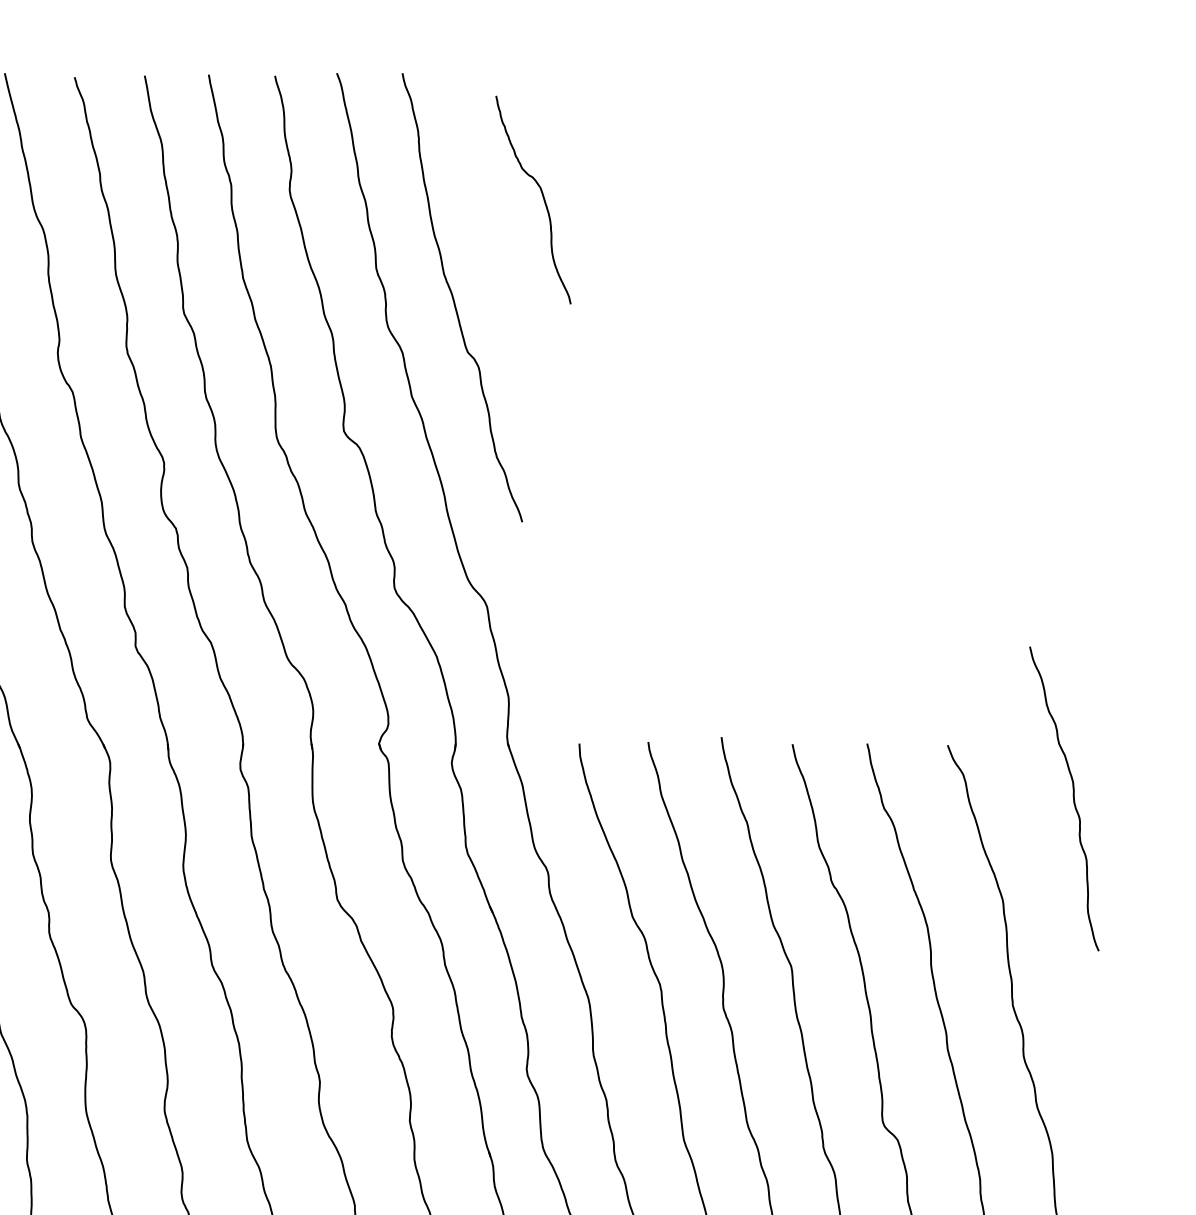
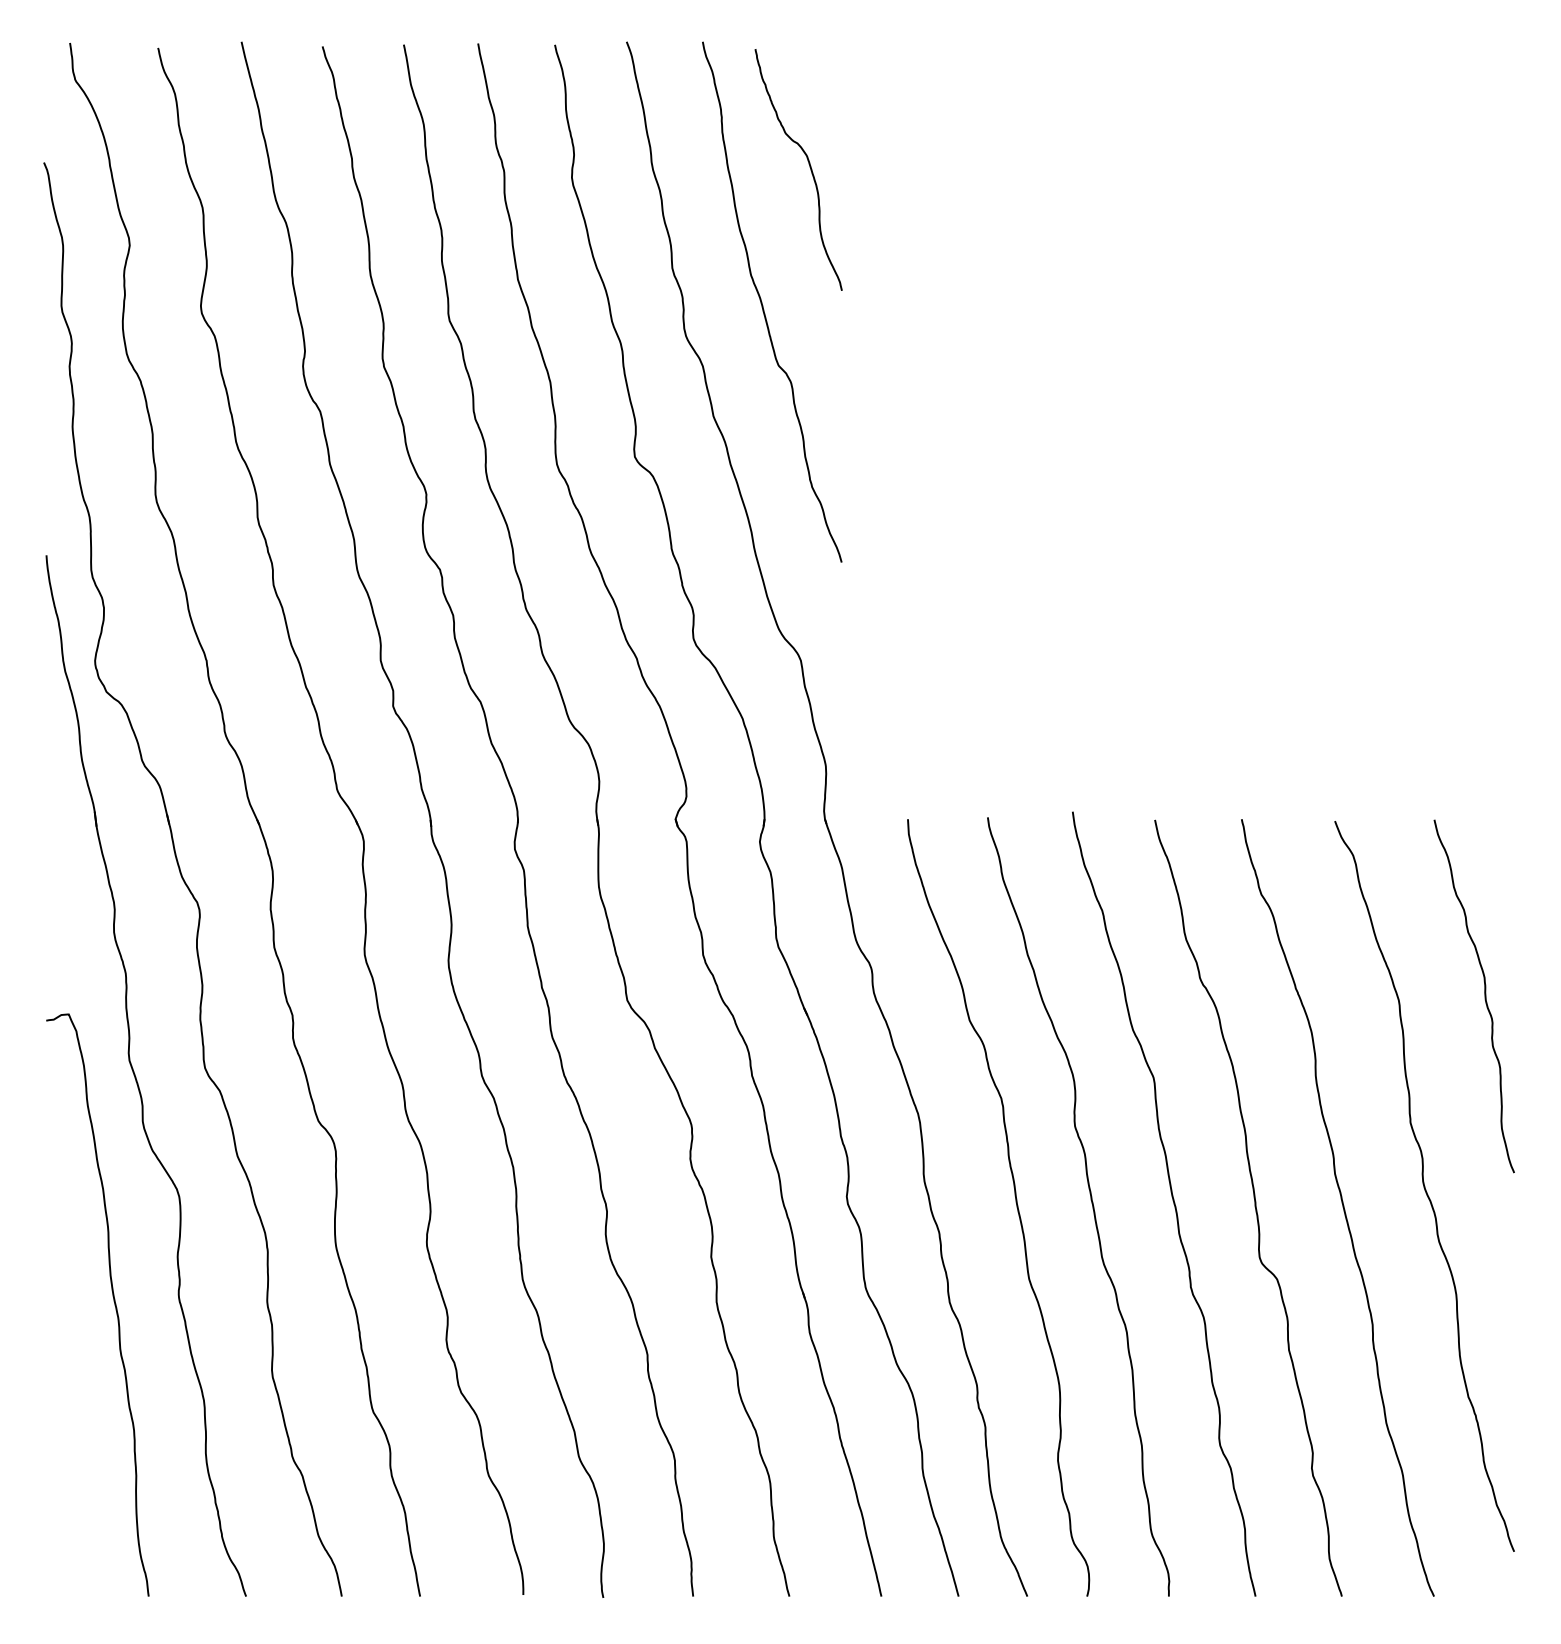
curve: (541, 195) -> (808, 164), moved
curve: (1073, 799) -> (1484, 996), moved

